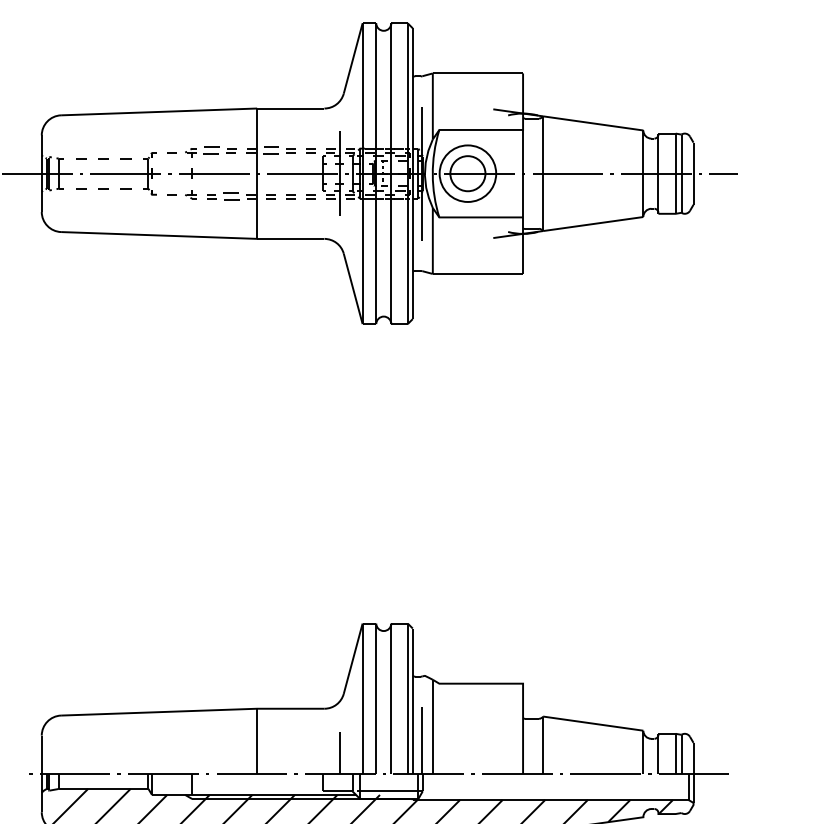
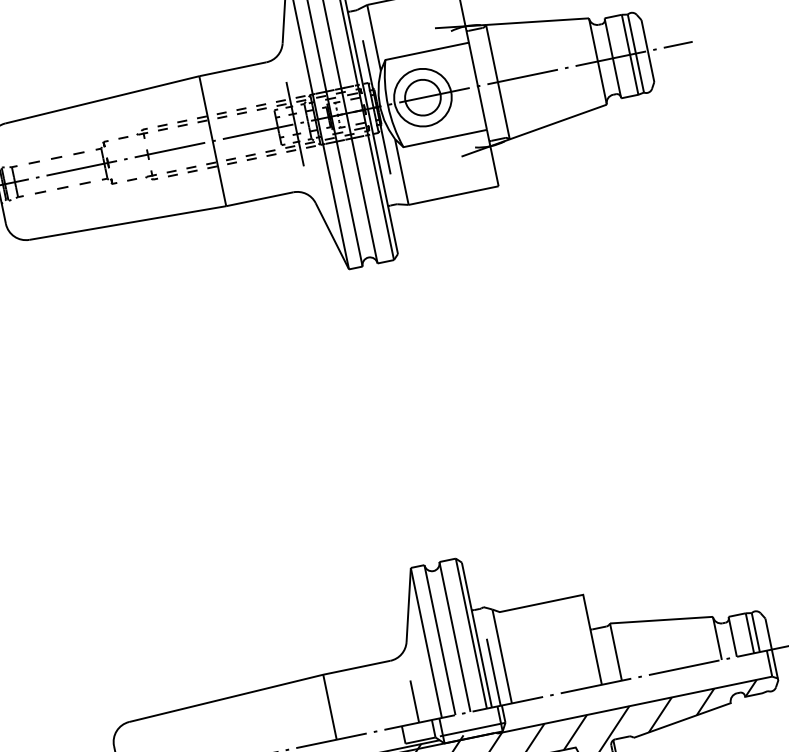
part: (211, 150) -> (162, 127), size x0.62
part: (270, 150) -> (221, 115), size x0.62
part: (231, 196) -> (191, 169), size x0.62

